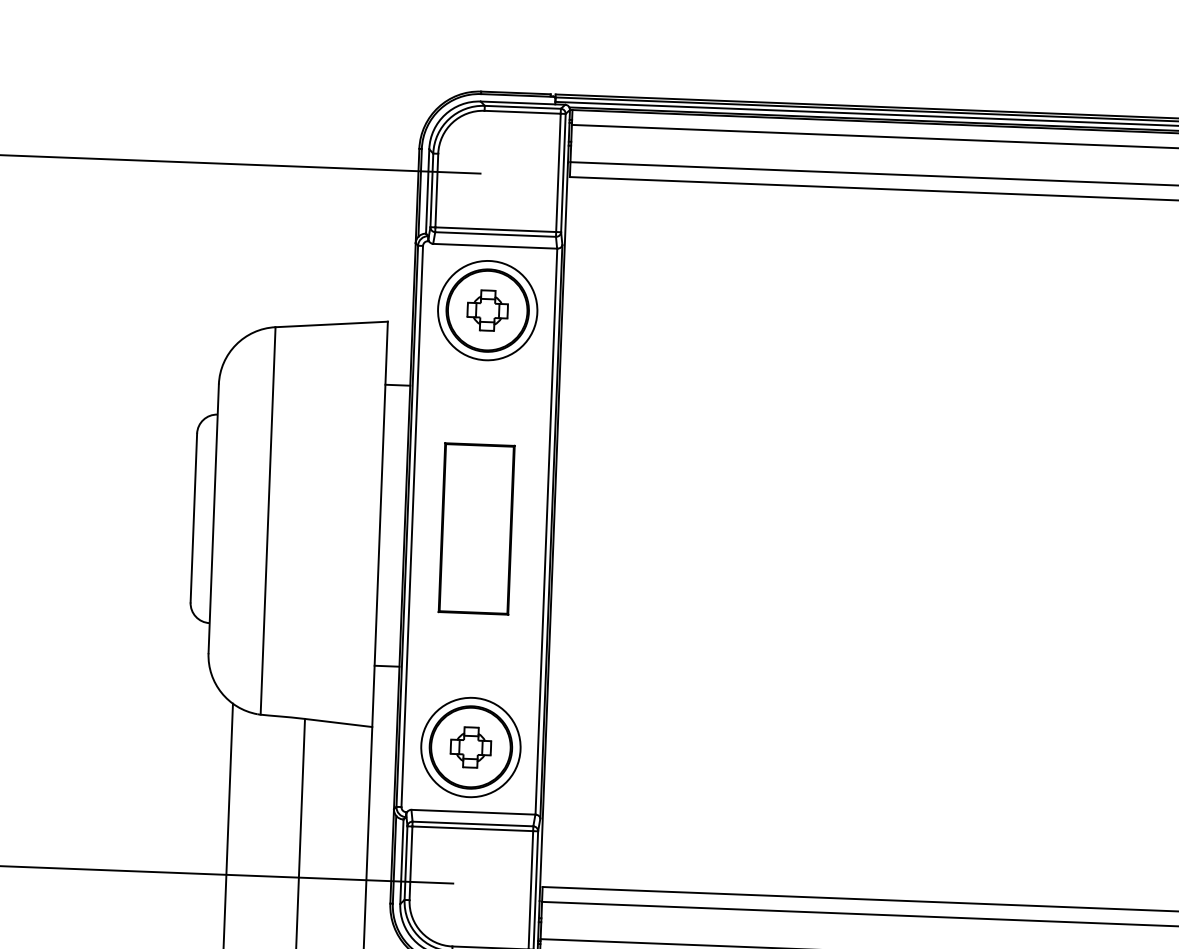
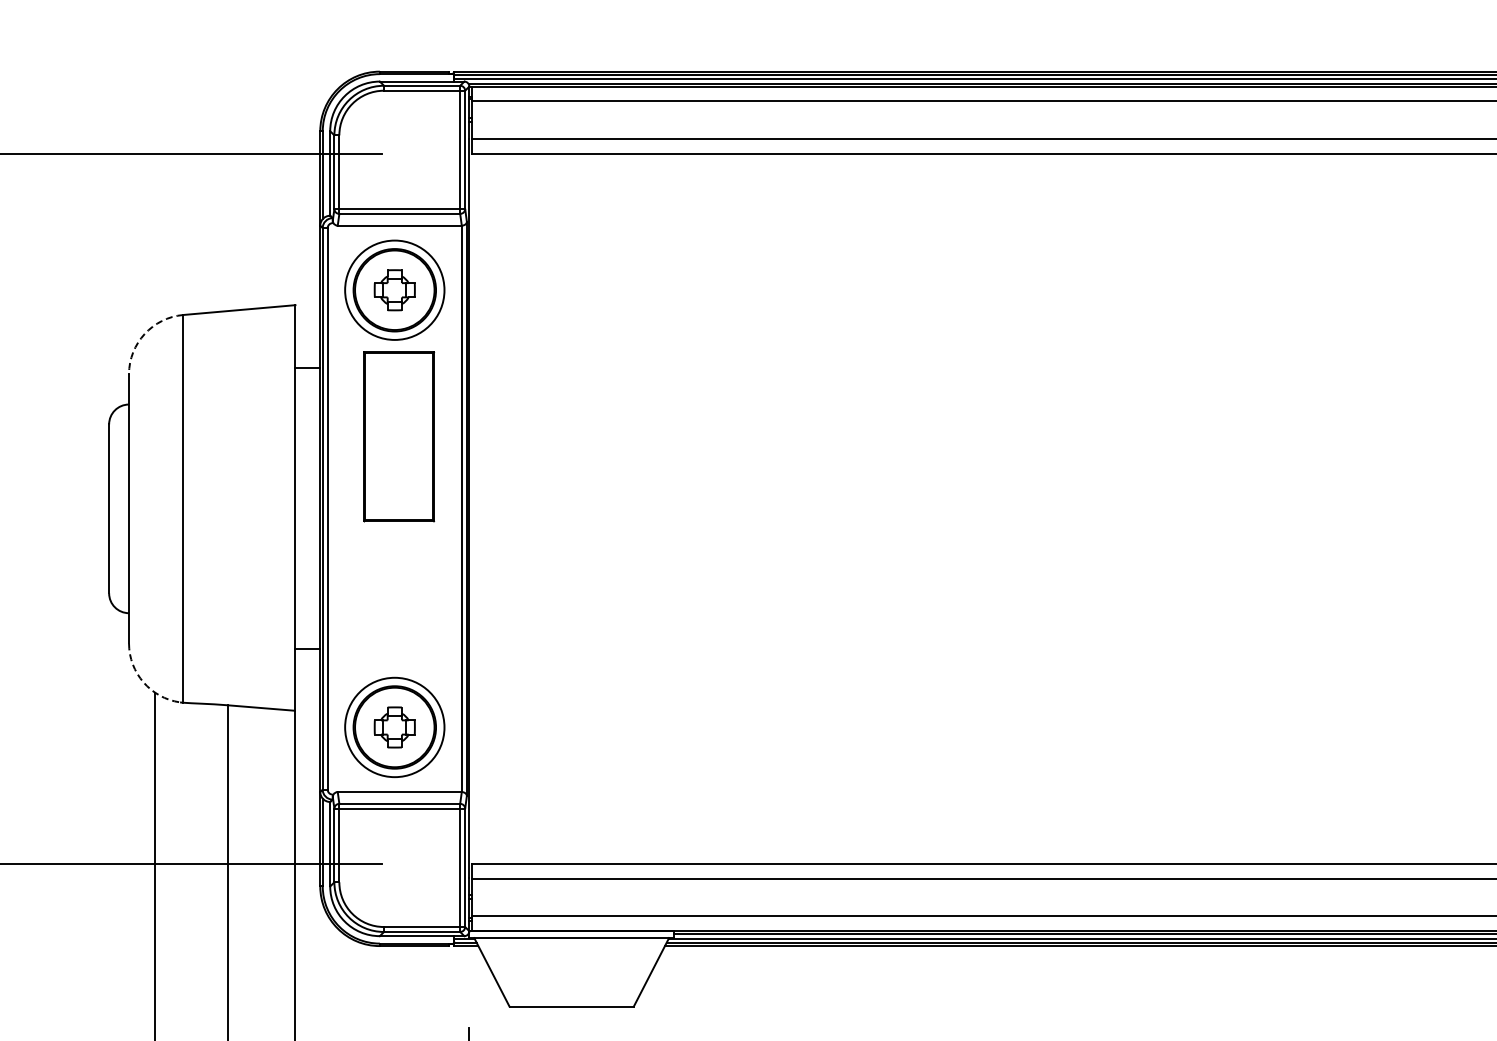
arc: (235, 345) -> (144, 334), solid -> dashed
part: (477, 528) -> (399, 436), moved
arc: (221, 692) -> (143, 682), solid -> dashed

